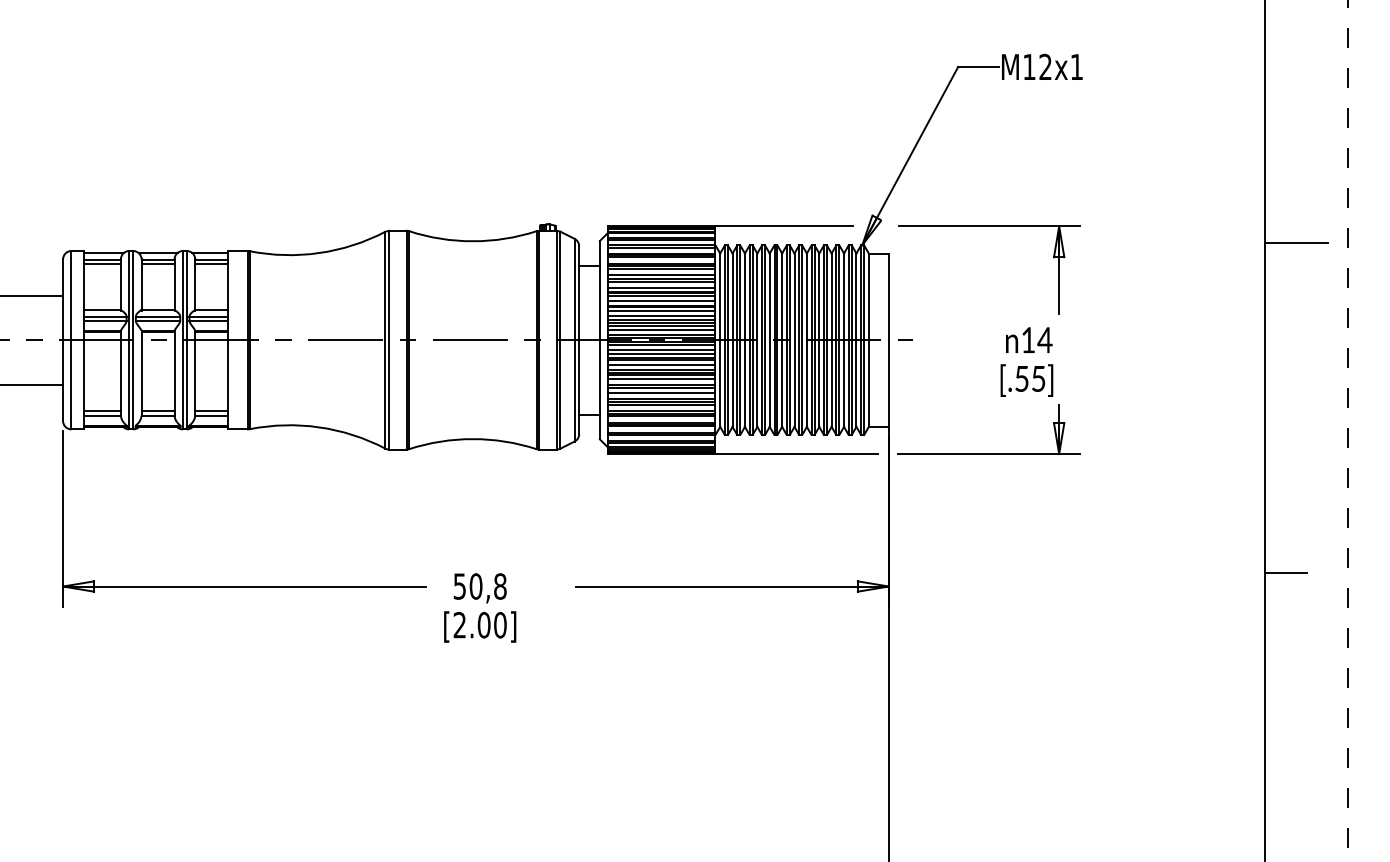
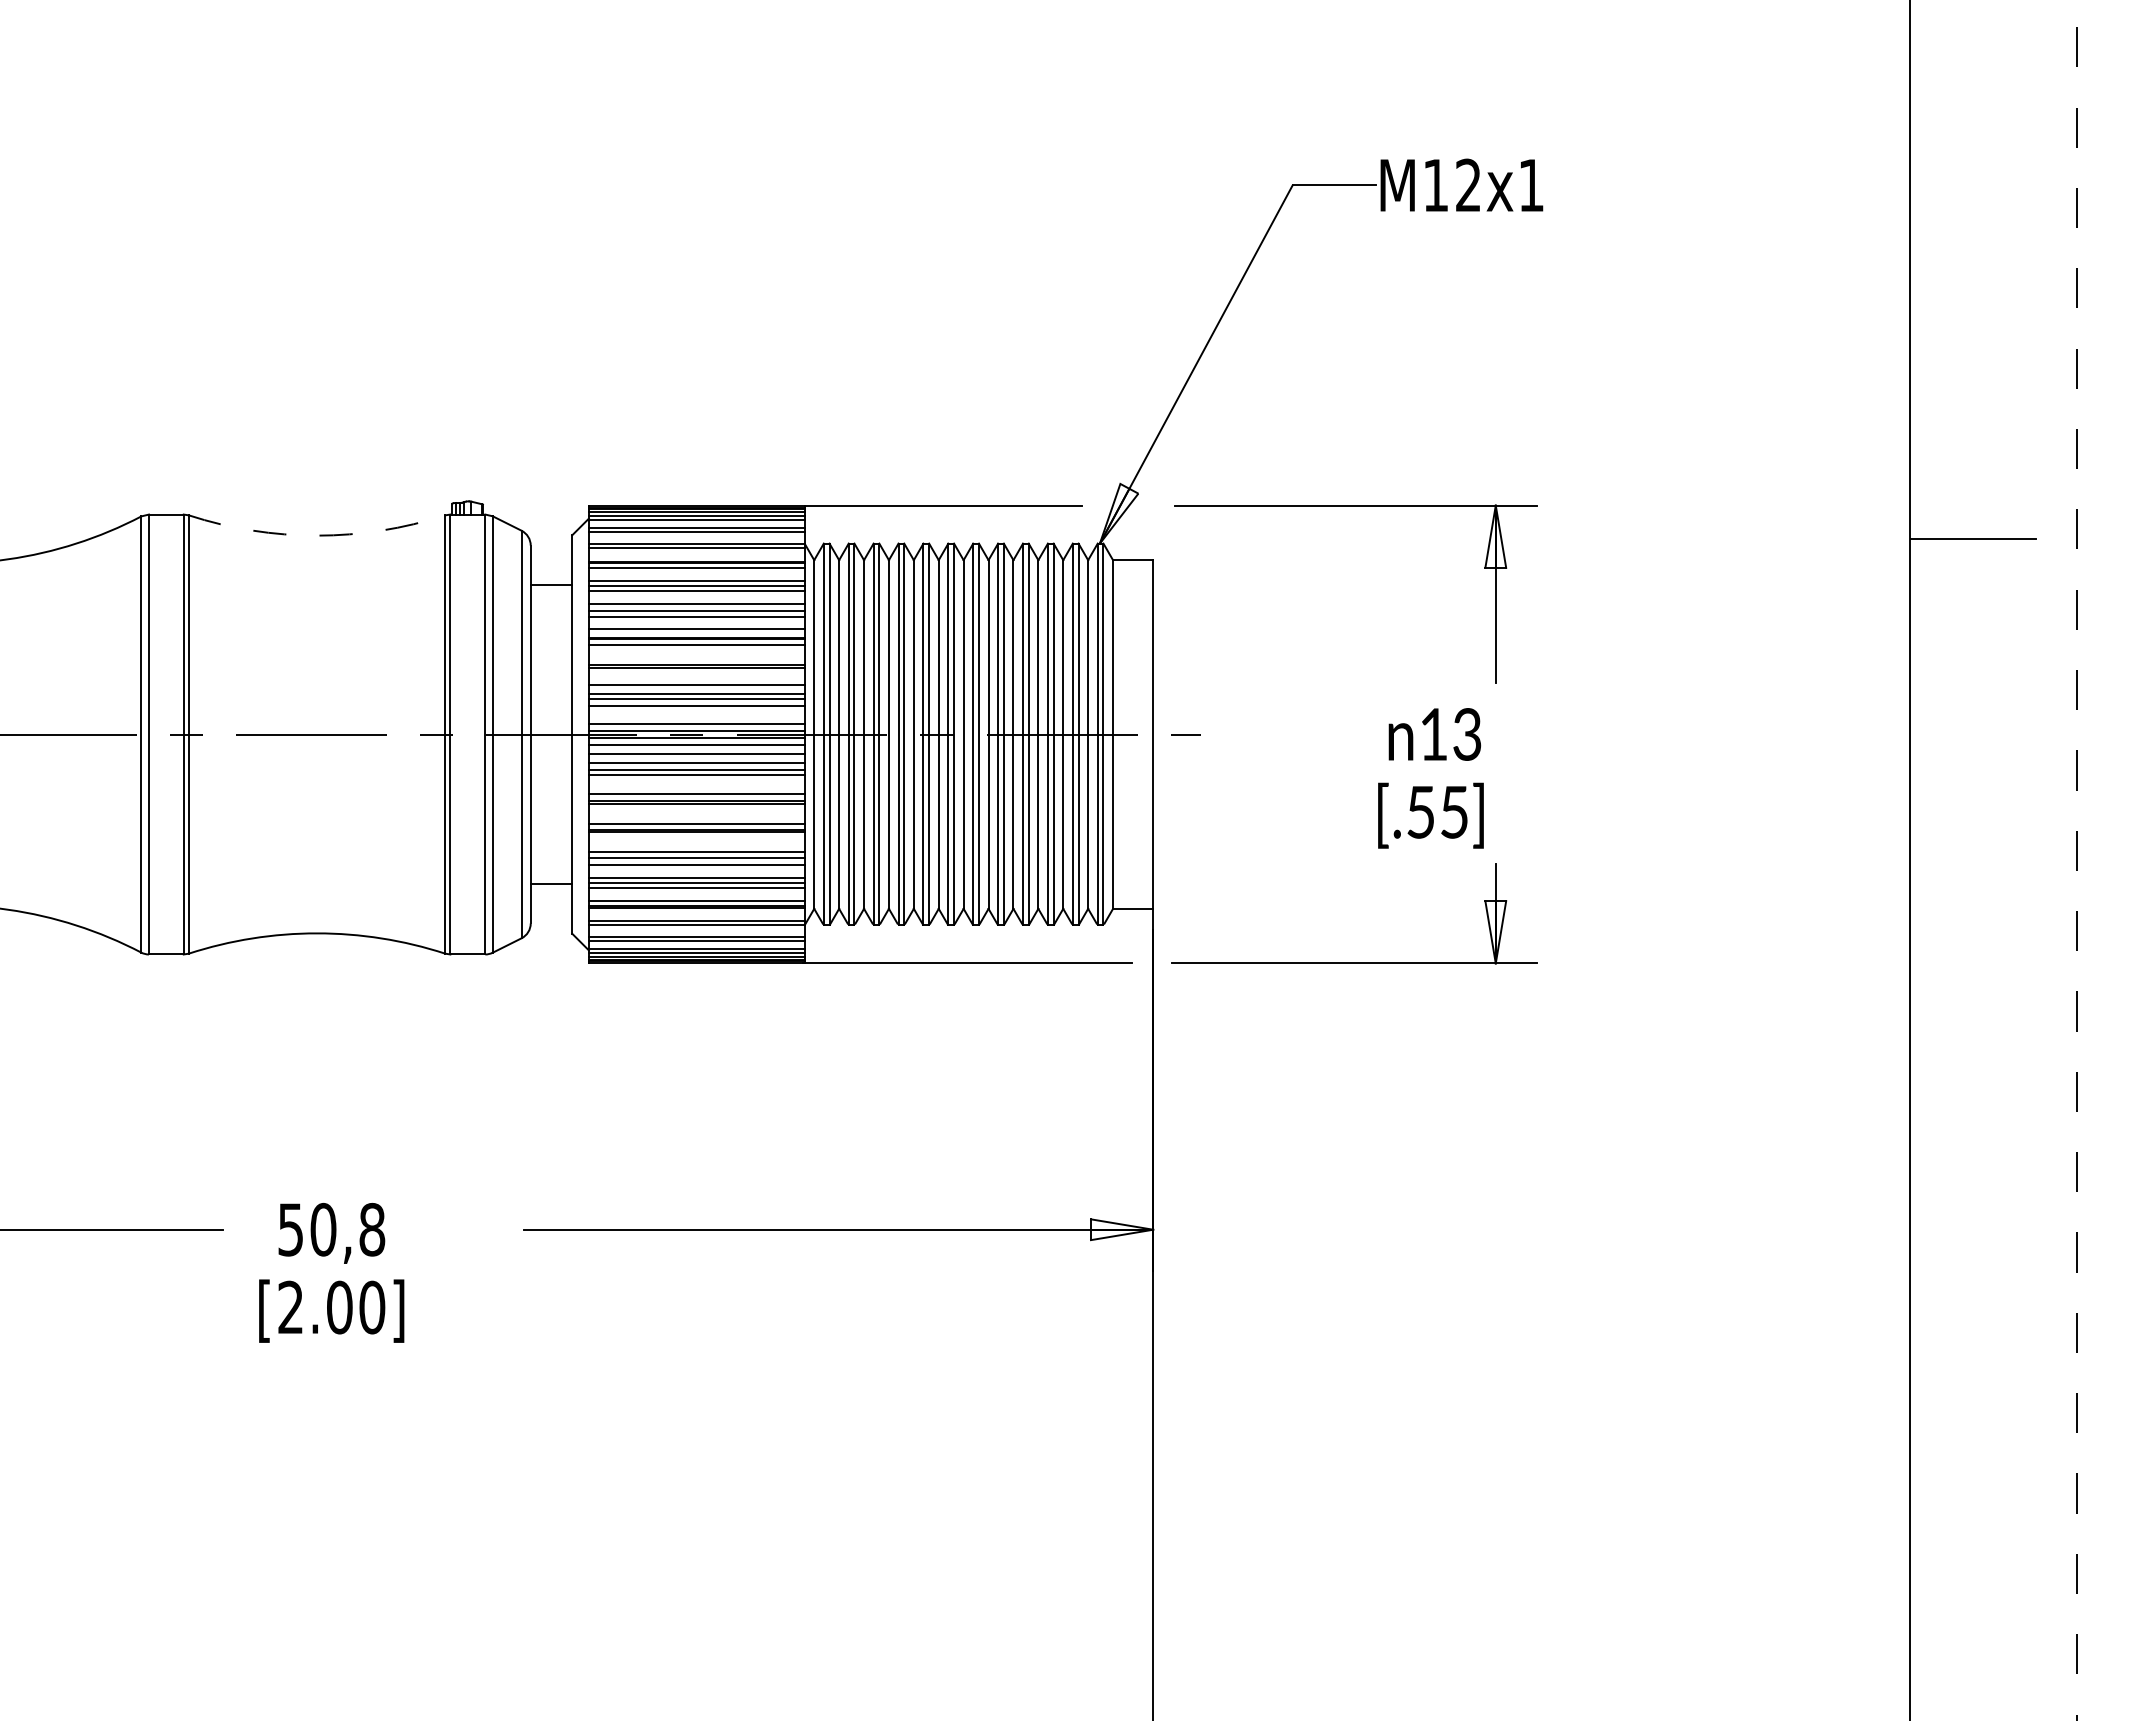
arc: (472, 241) -> (316, 536), solid -> dashed
line: (661, 301) -> (696, 656), removed
line: (661, 310) -> (696, 674), removed
line: (661, 330) -> (696, 715), removed
text: (1044, 340) -> (1466, 735), 14 -> 13
line: (661, 364) -> (696, 783), removed
line: (661, 379) -> (696, 813), removed
line: (661, 392) -> (696, 839), removed
line: (1286, 573) -> (1952, 1203), removed

